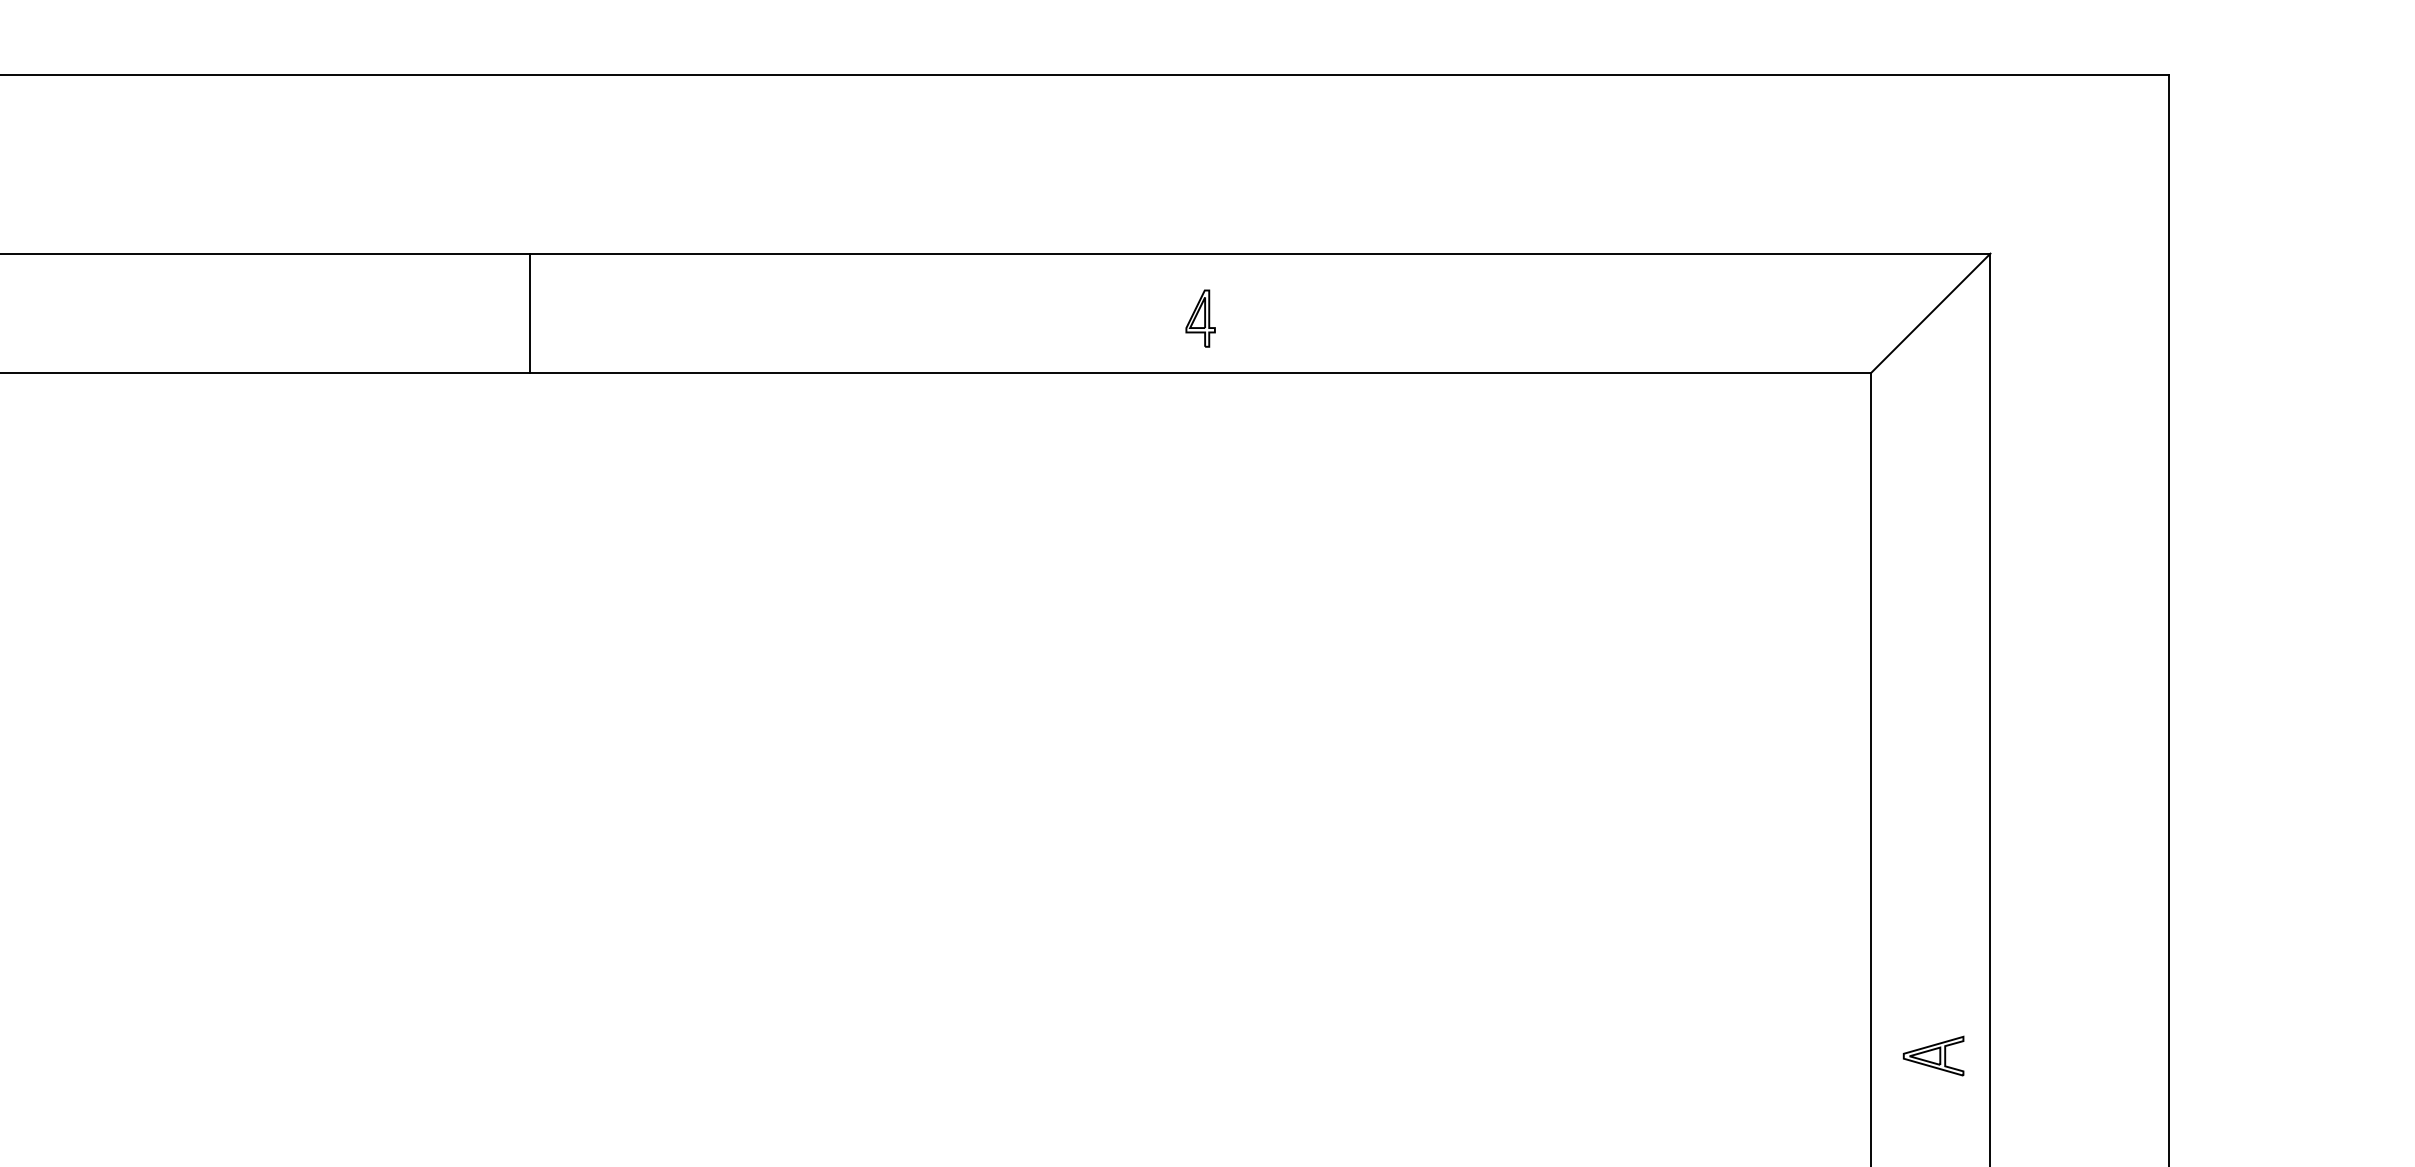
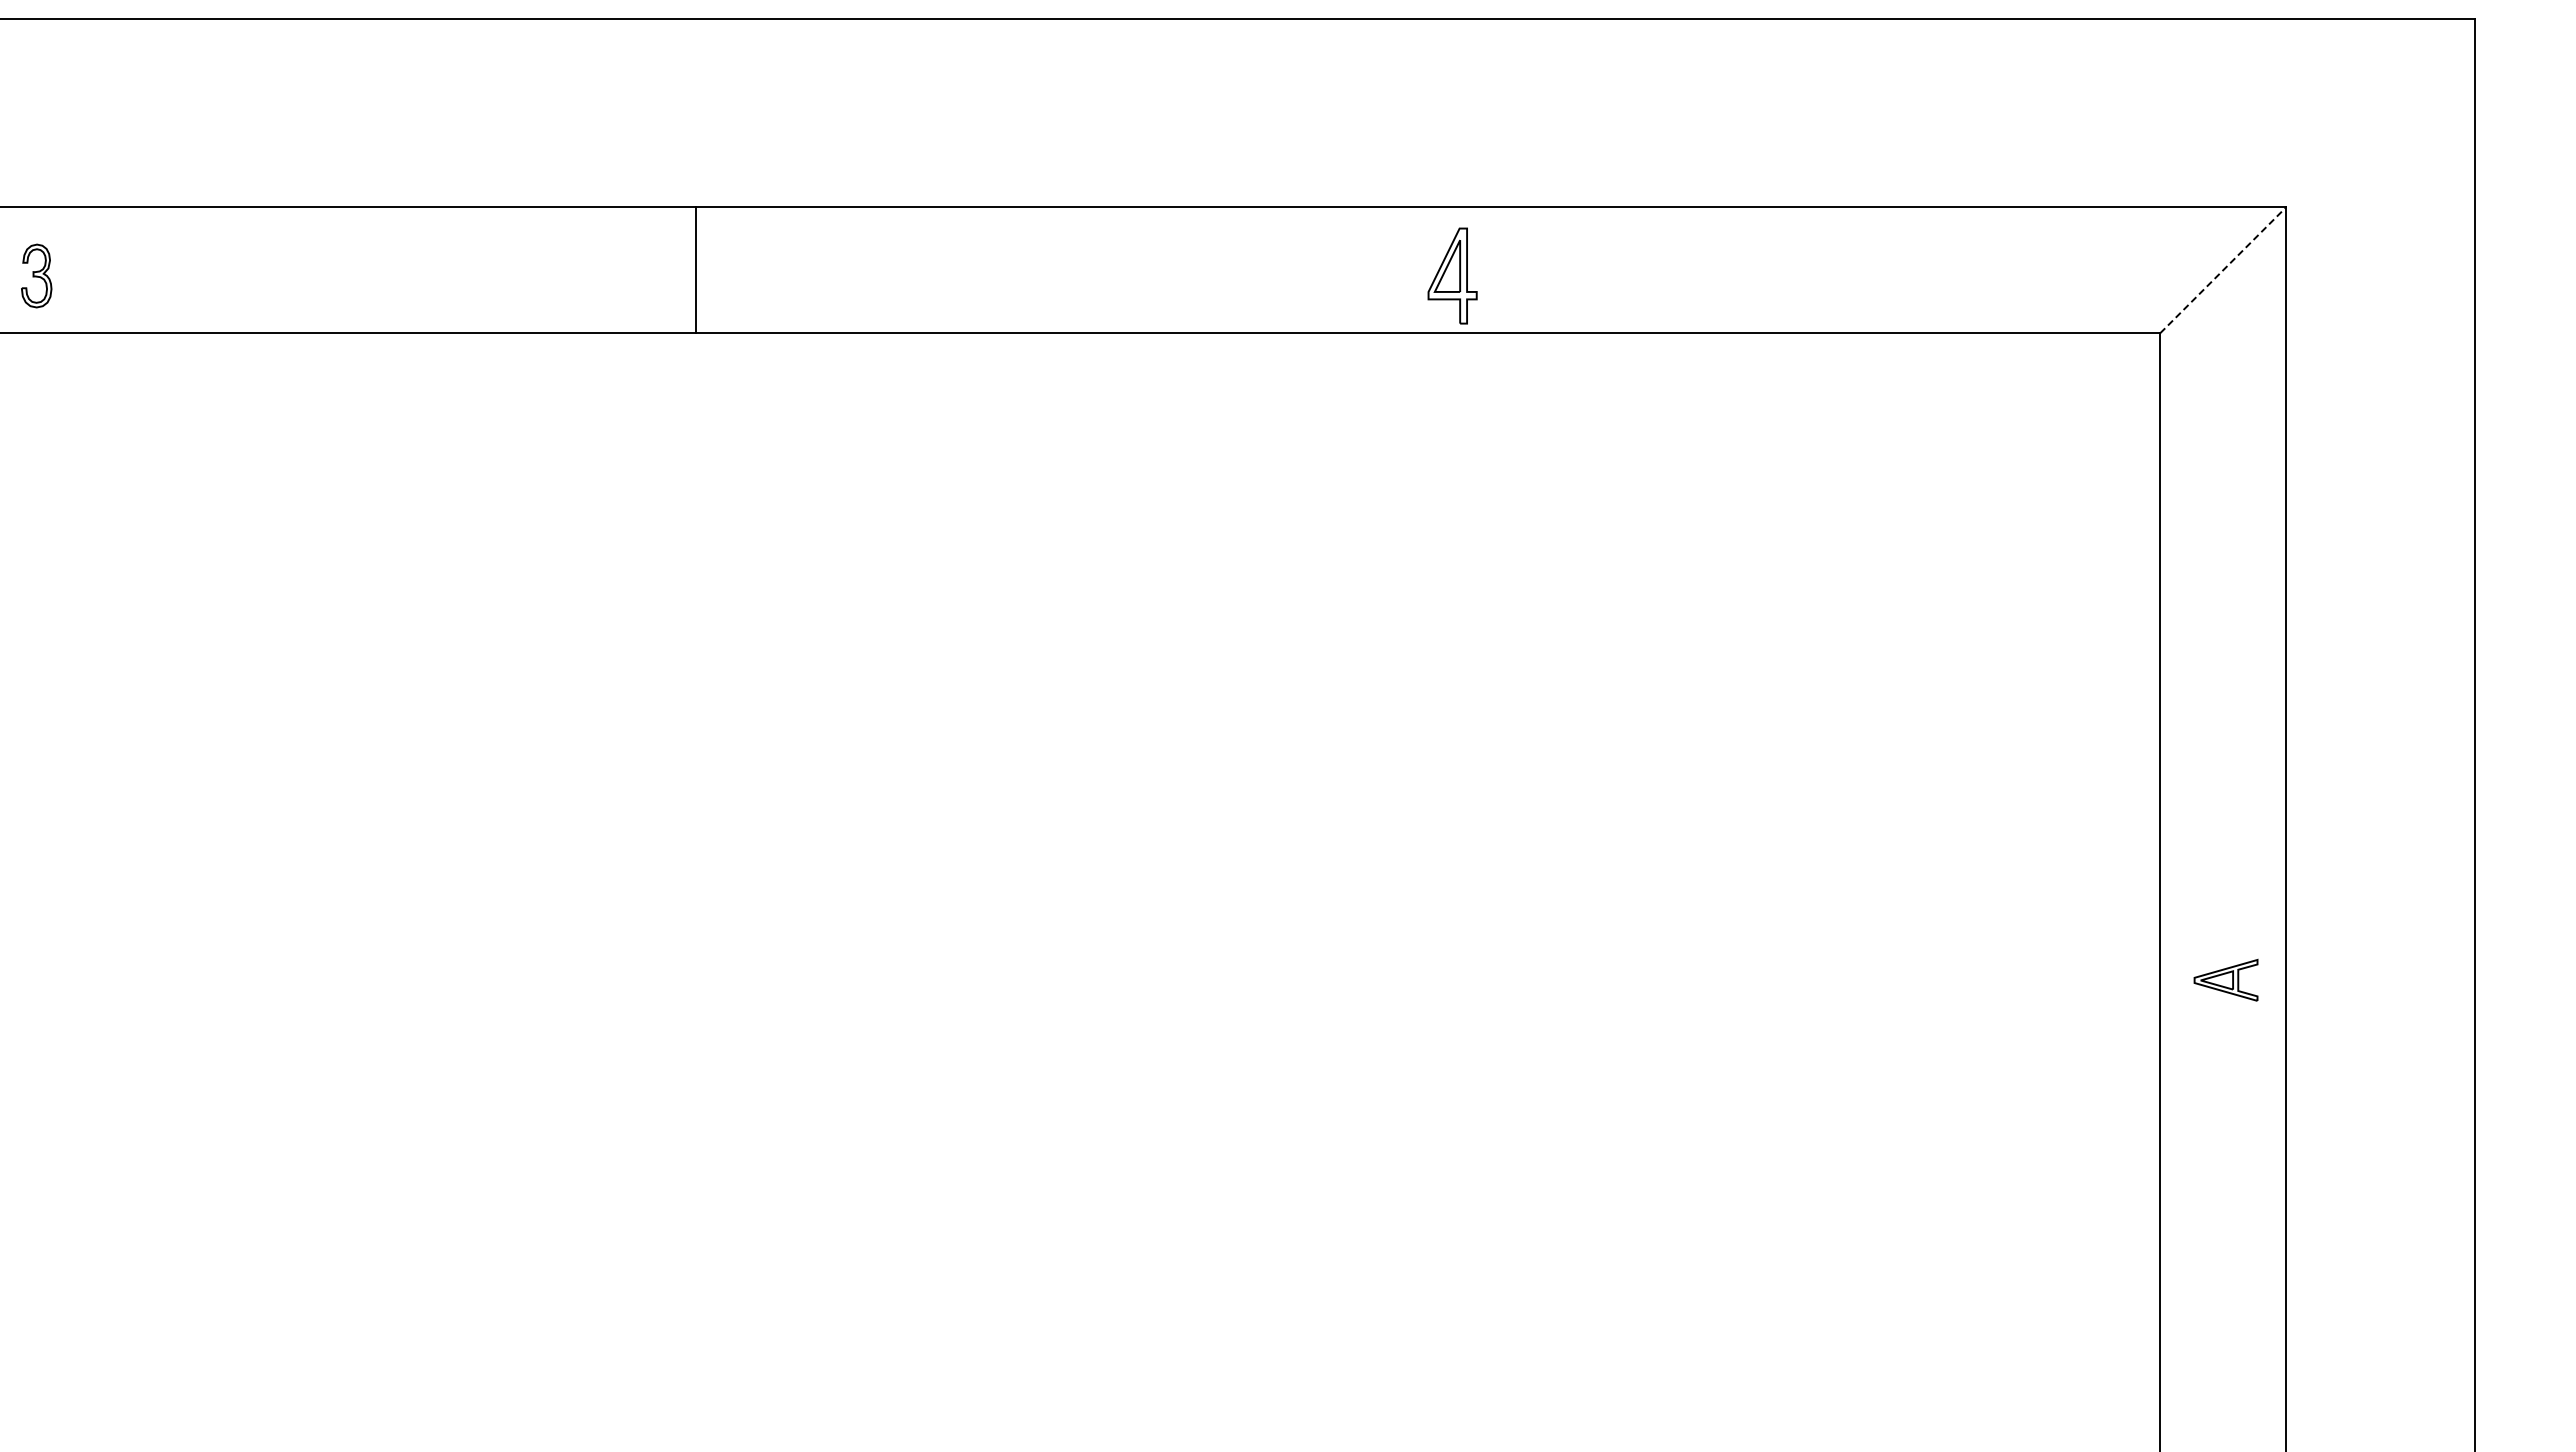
line: (529, 313) -> (695, 270), moved
line: (1931, 313) -> (2223, 270), solid -> dashed
part: (1200, 318) -> (1452, 275), size x1.6
part: (1933, 1055) -> (2225, 979), moved

